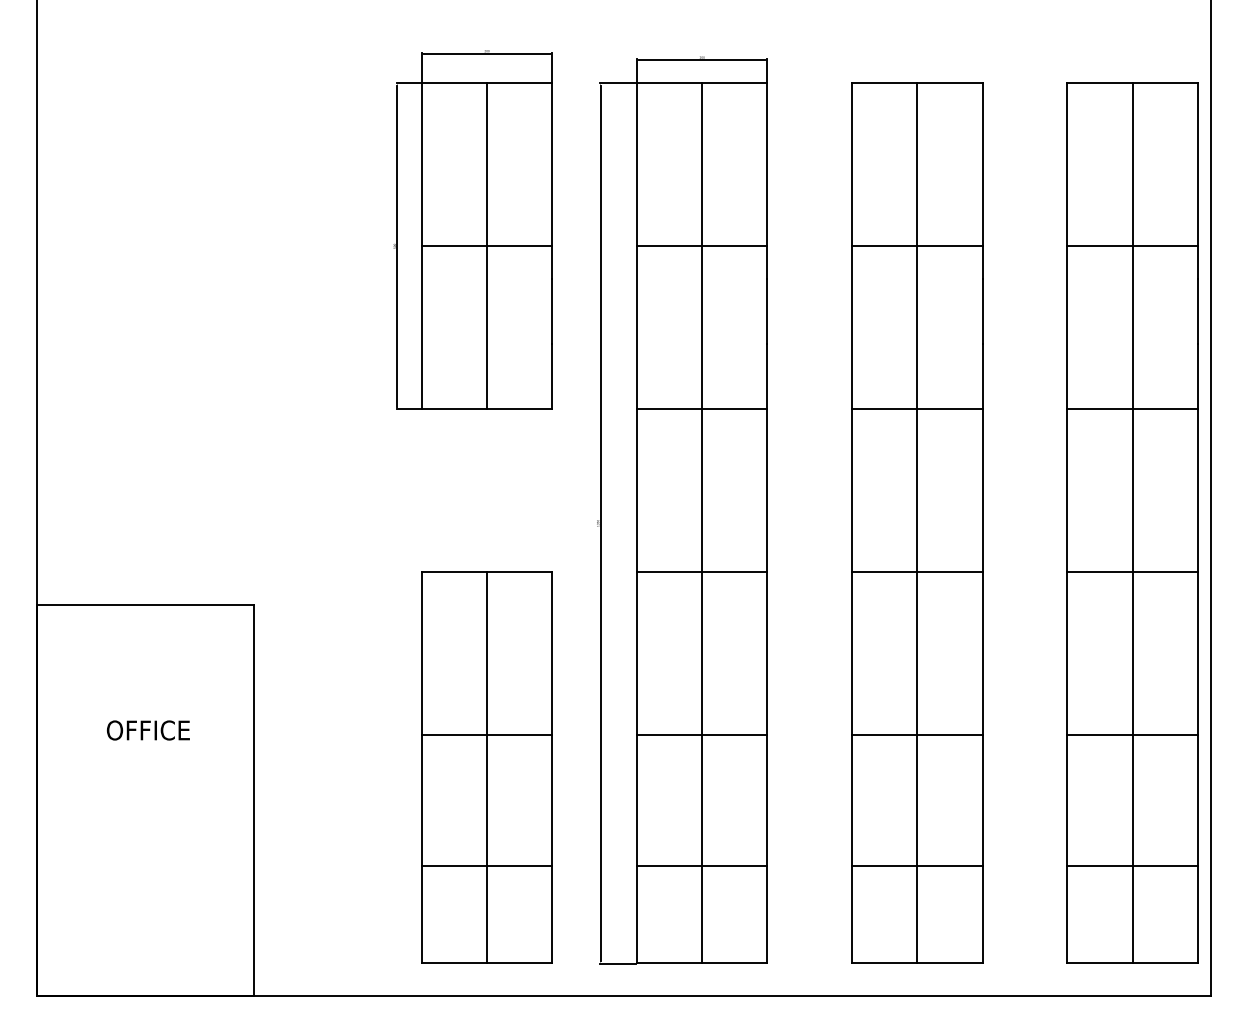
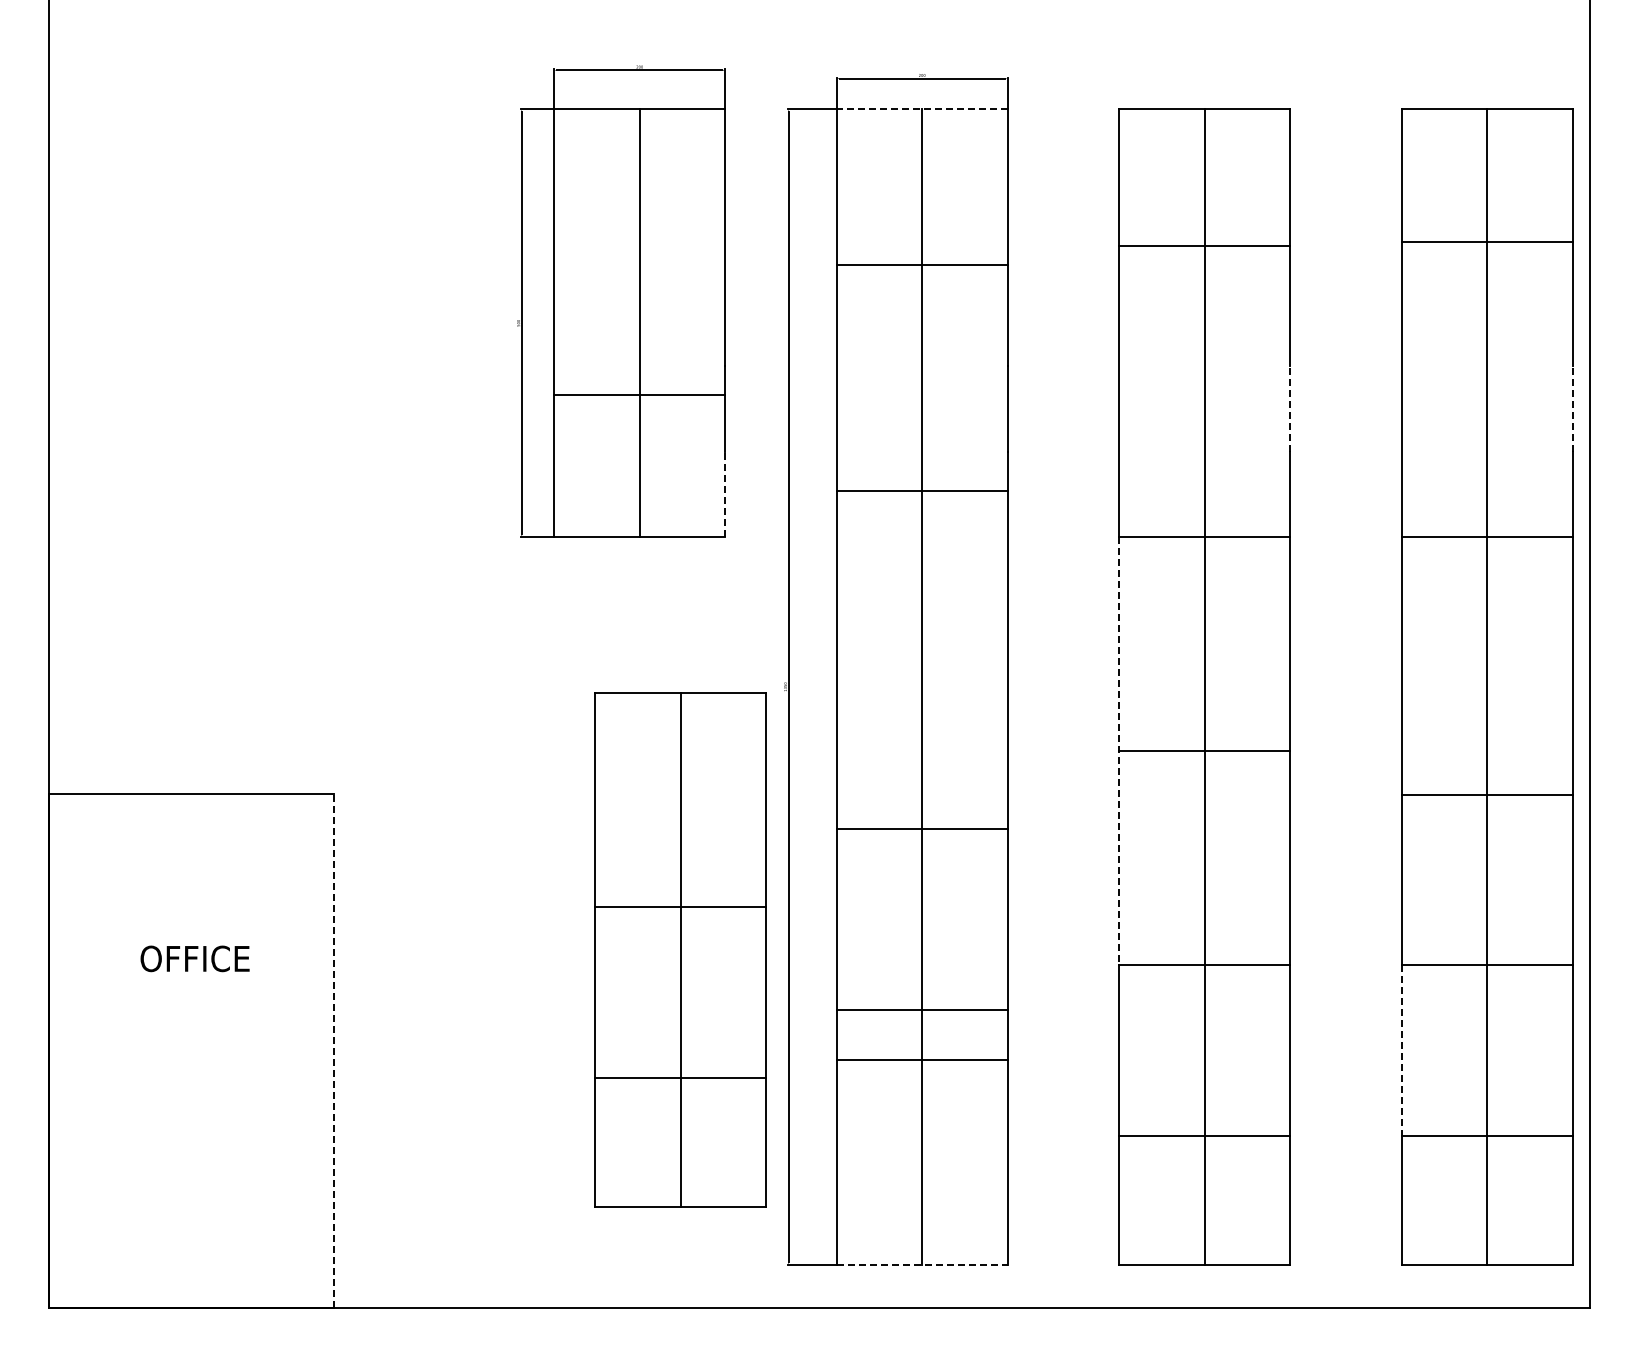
line: (702, 83) -> (922, 109), solid -> dashed
line: (486, 246) -> (639, 395), moved
line: (701, 246) -> (921, 265), moved
line: (917, 246) -> (1204, 246), moved
line: (1132, 246) -> (1486, 242), moved
line: (982, 311) -> (1290, 408), solid -> dashed
line: (1197, 311) -> (1572, 408), solid -> dashed
line: (552, 376) -> (725, 494), solid -> dashed
line: (701, 409) -> (921, 491), moved
line: (701, 572) -> (921, 829), moved
line: (852, 572) -> (1119, 751), solid -> dashed
line: (1132, 572) -> (1486, 795), moved
line: (701, 735) -> (921, 1010), moved
part: (486, 767) -> (680, 949), moved
line: (254, 800) -> (334, 1050), solid -> dashed
line: (1067, 800) -> (1401, 1050), solid -> dashed
line: (701, 865) -> (921, 1060), moved
line: (702, 963) -> (922, 1264), solid -> dashed

